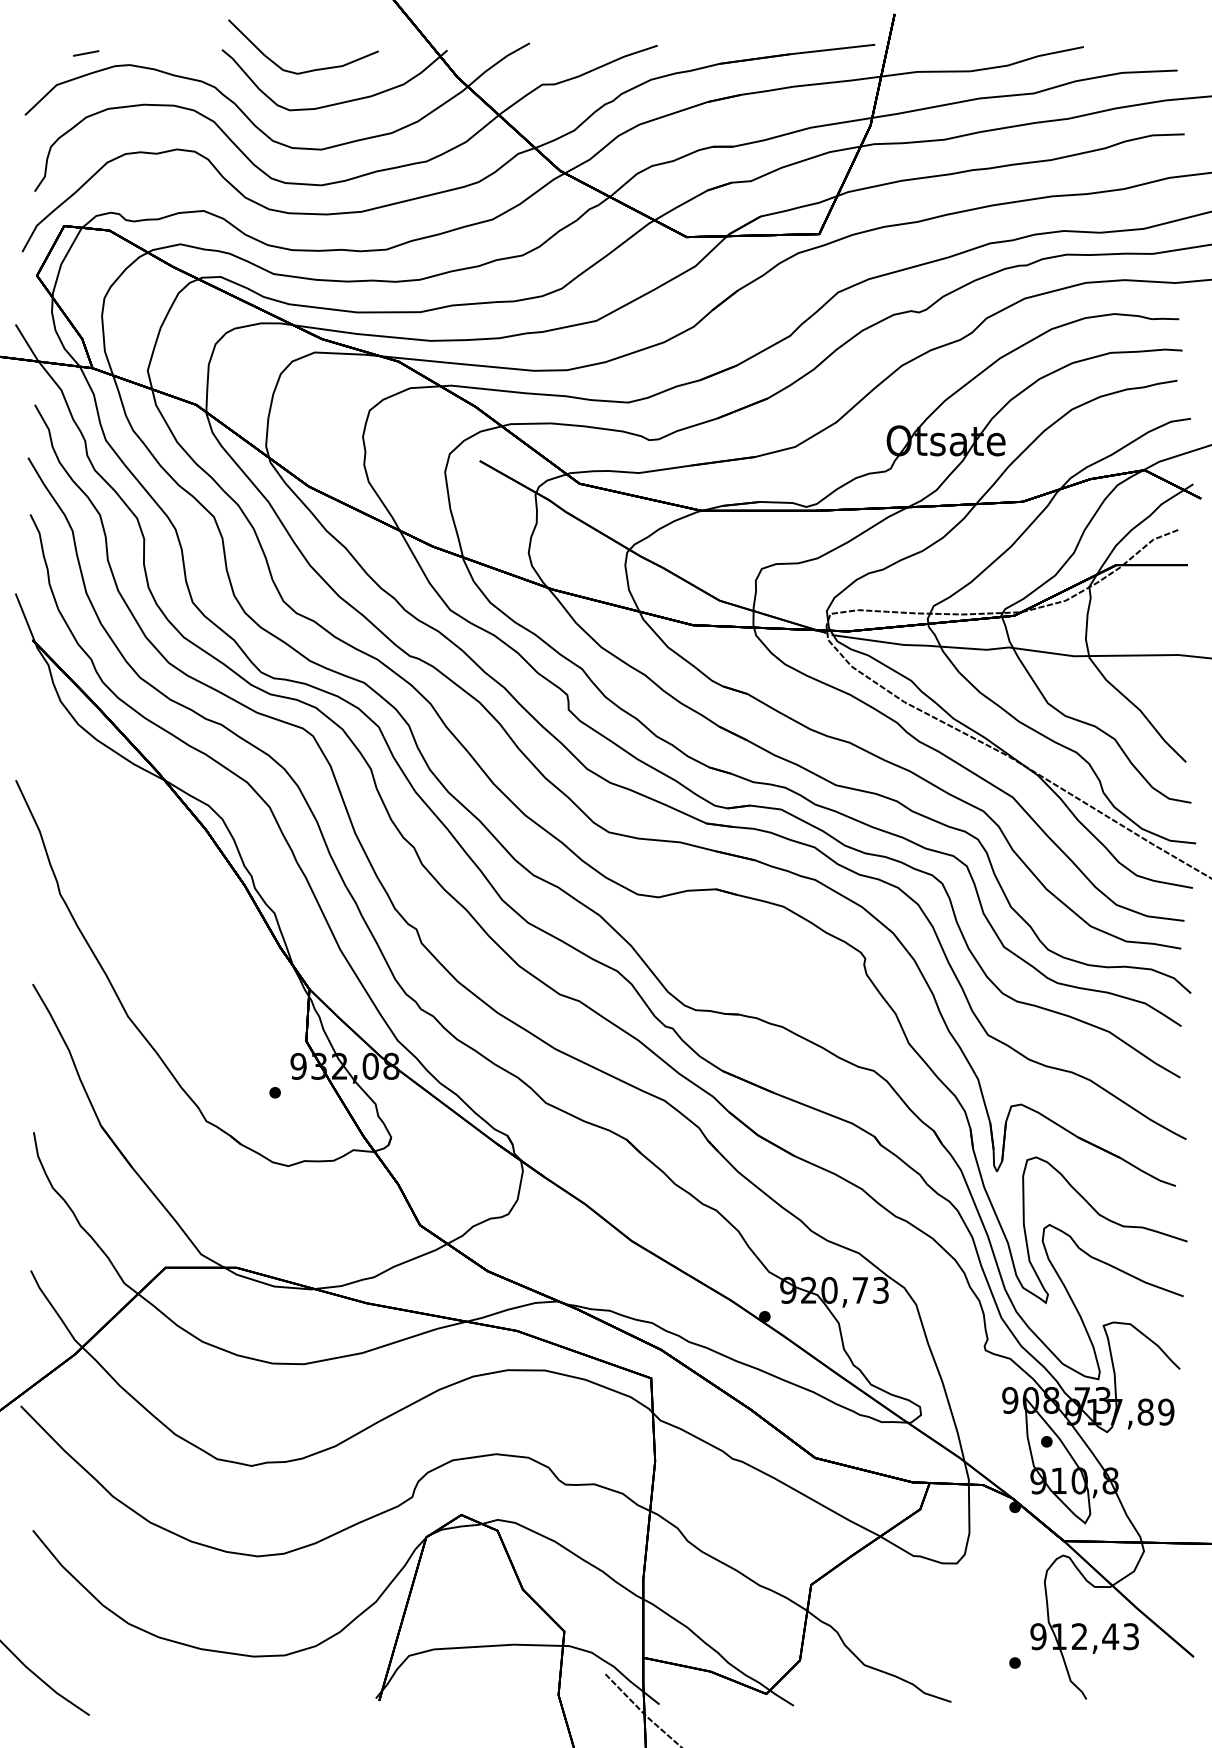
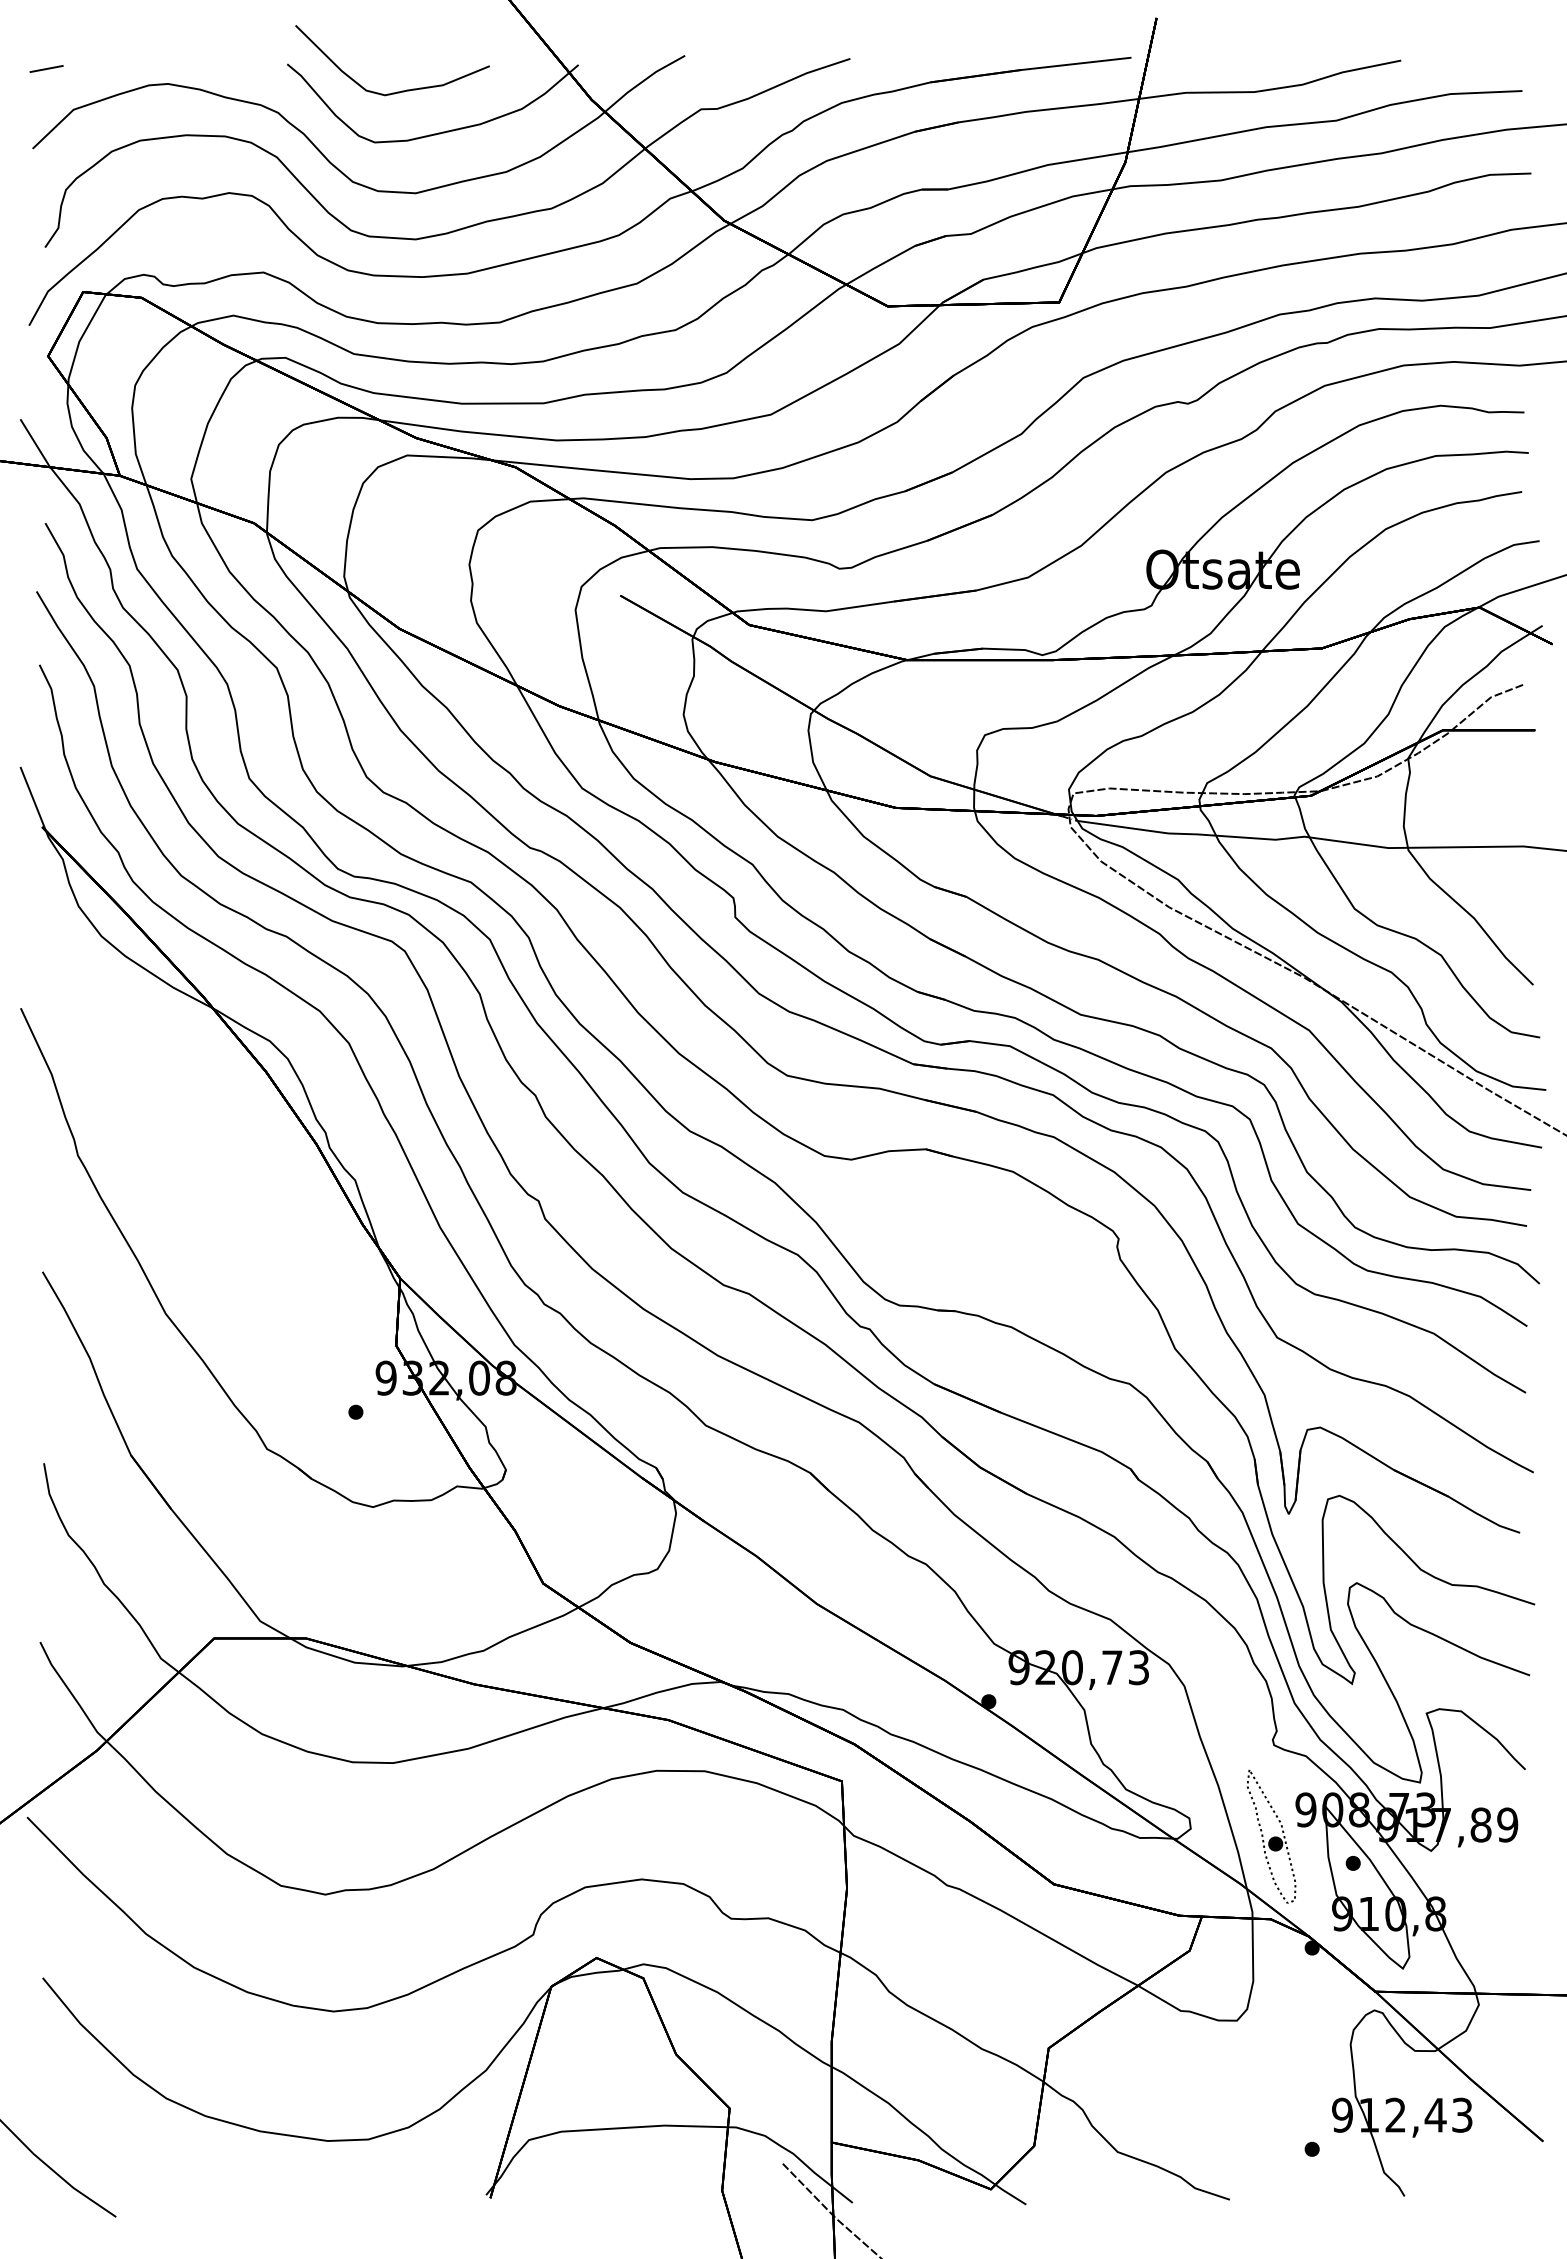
line: (86, 53) -> (46, 68), moved
part: (983, 1421) -> (1271, 1836), added

